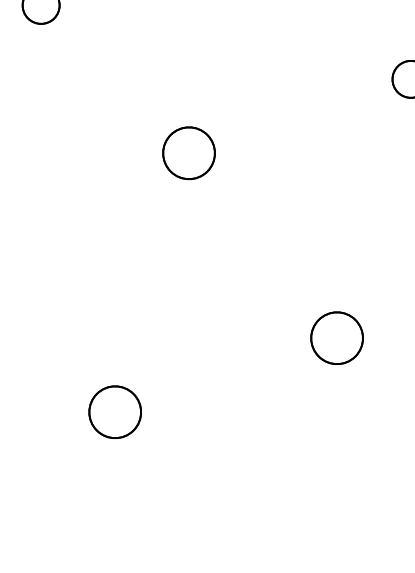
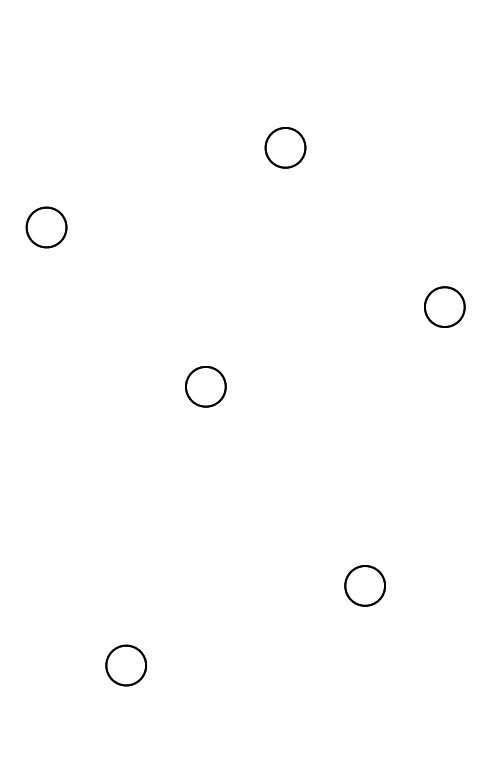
part: (188, 153) -> (205, 386), size x0.71
part: (336, 337) -> (364, 585), size x0.71
part: (114, 412) -> (125, 665), size x0.71

